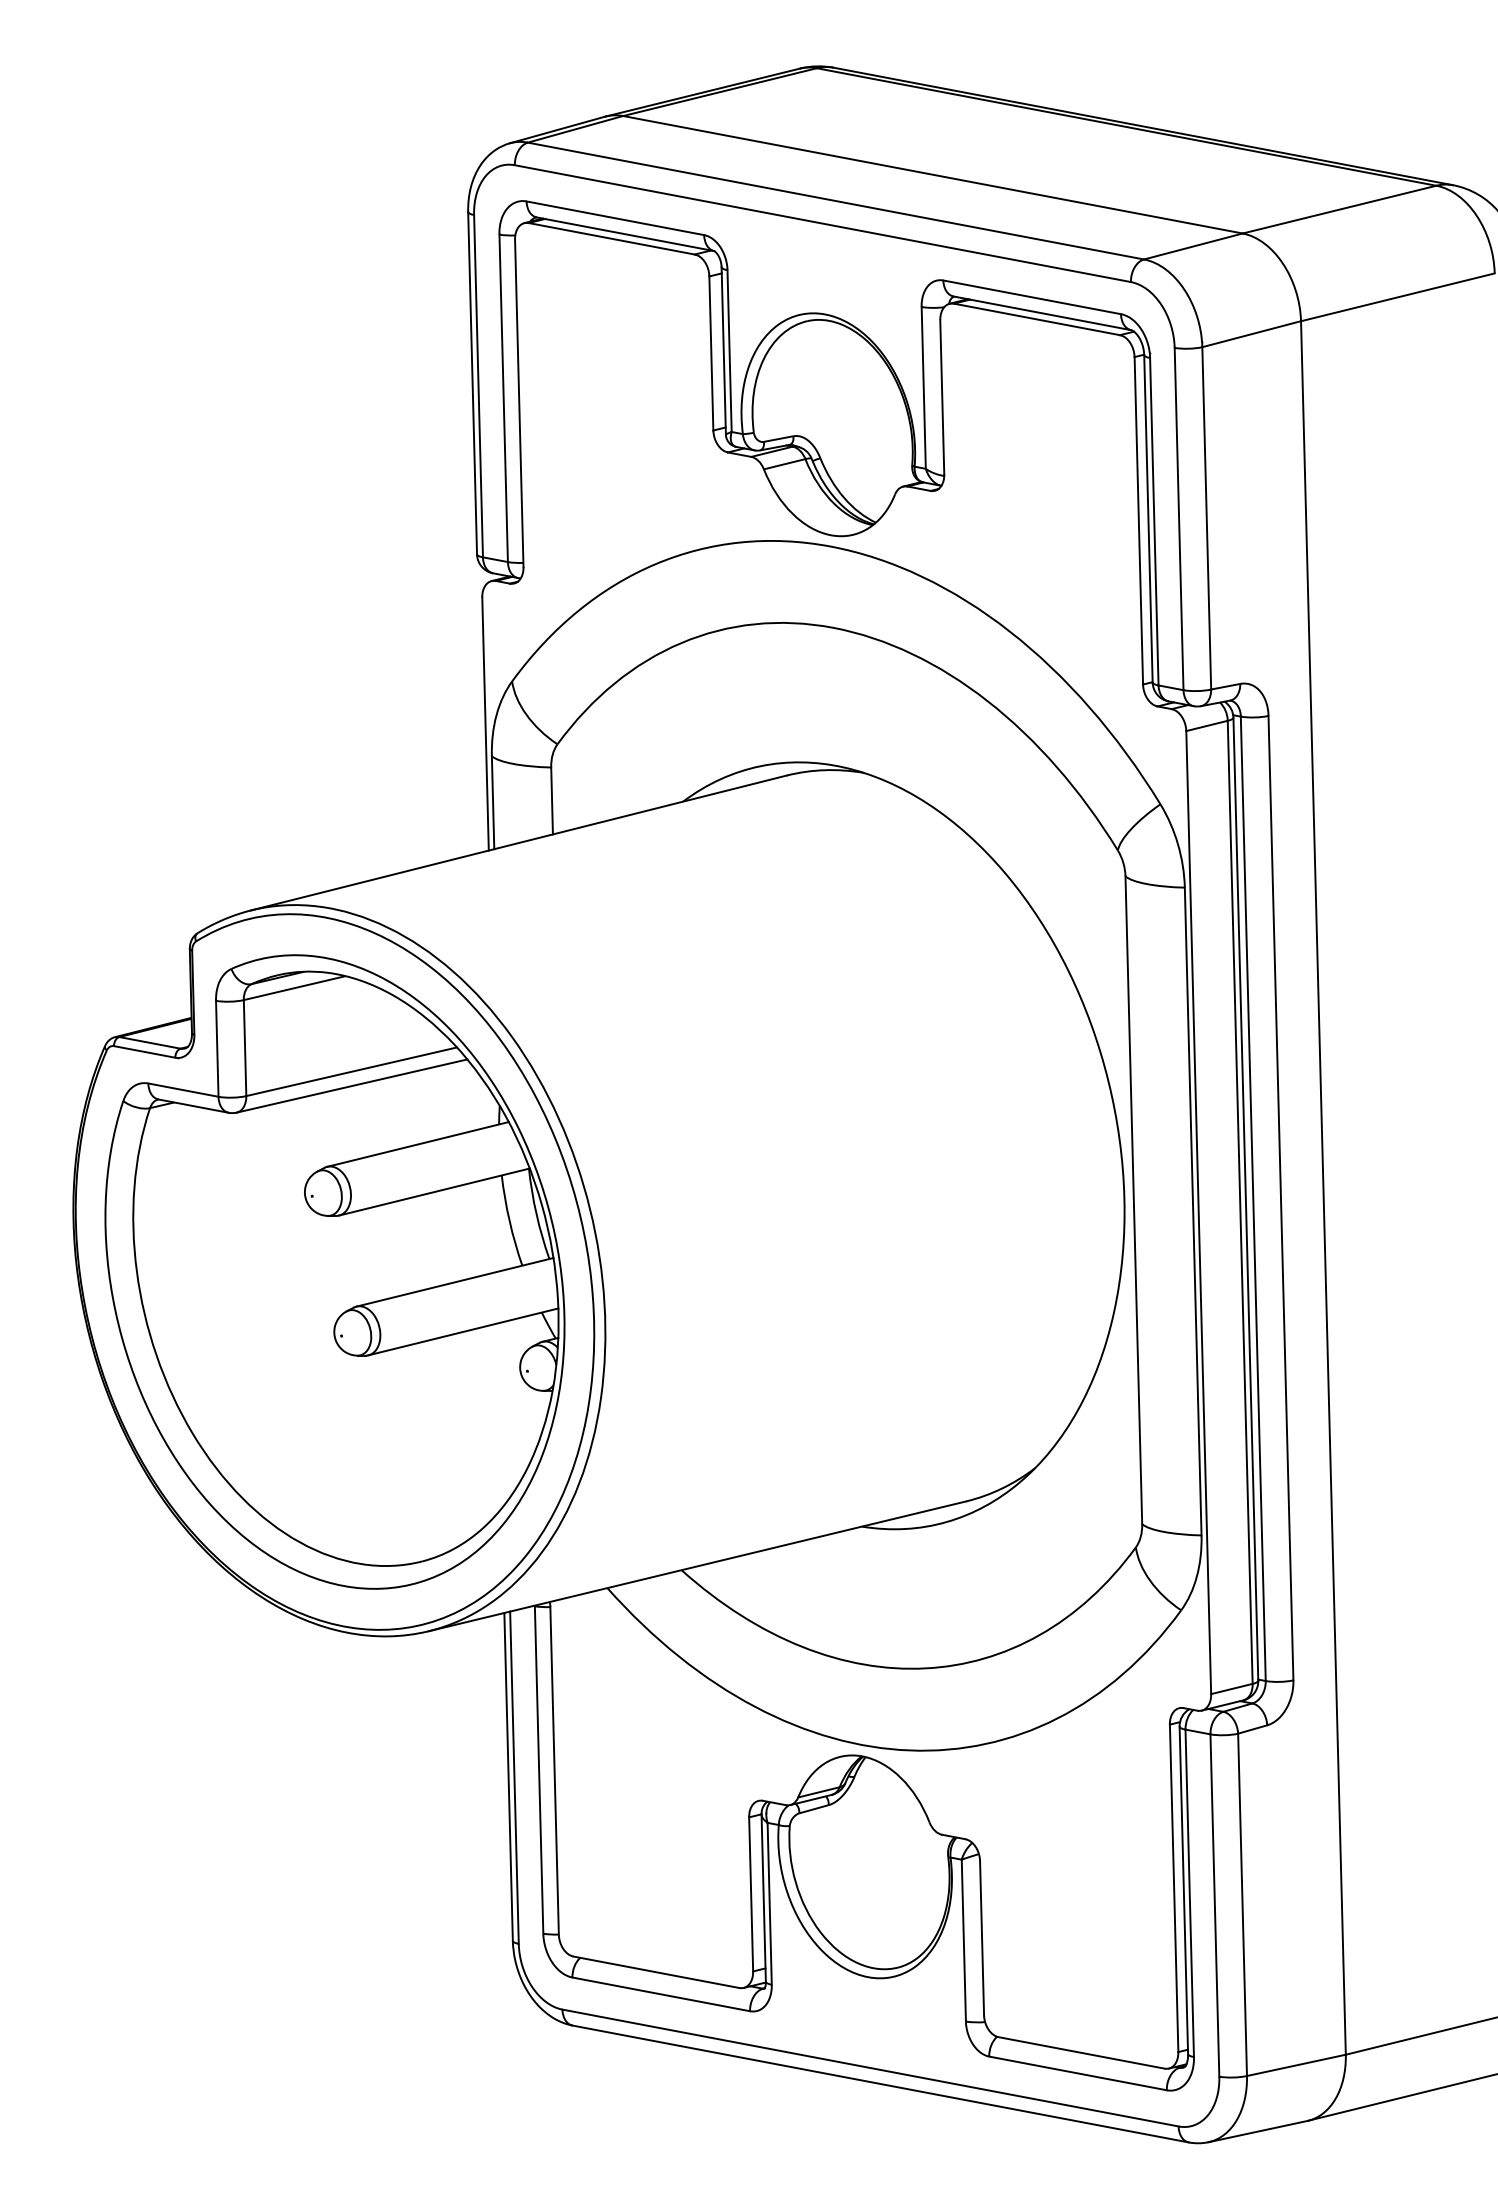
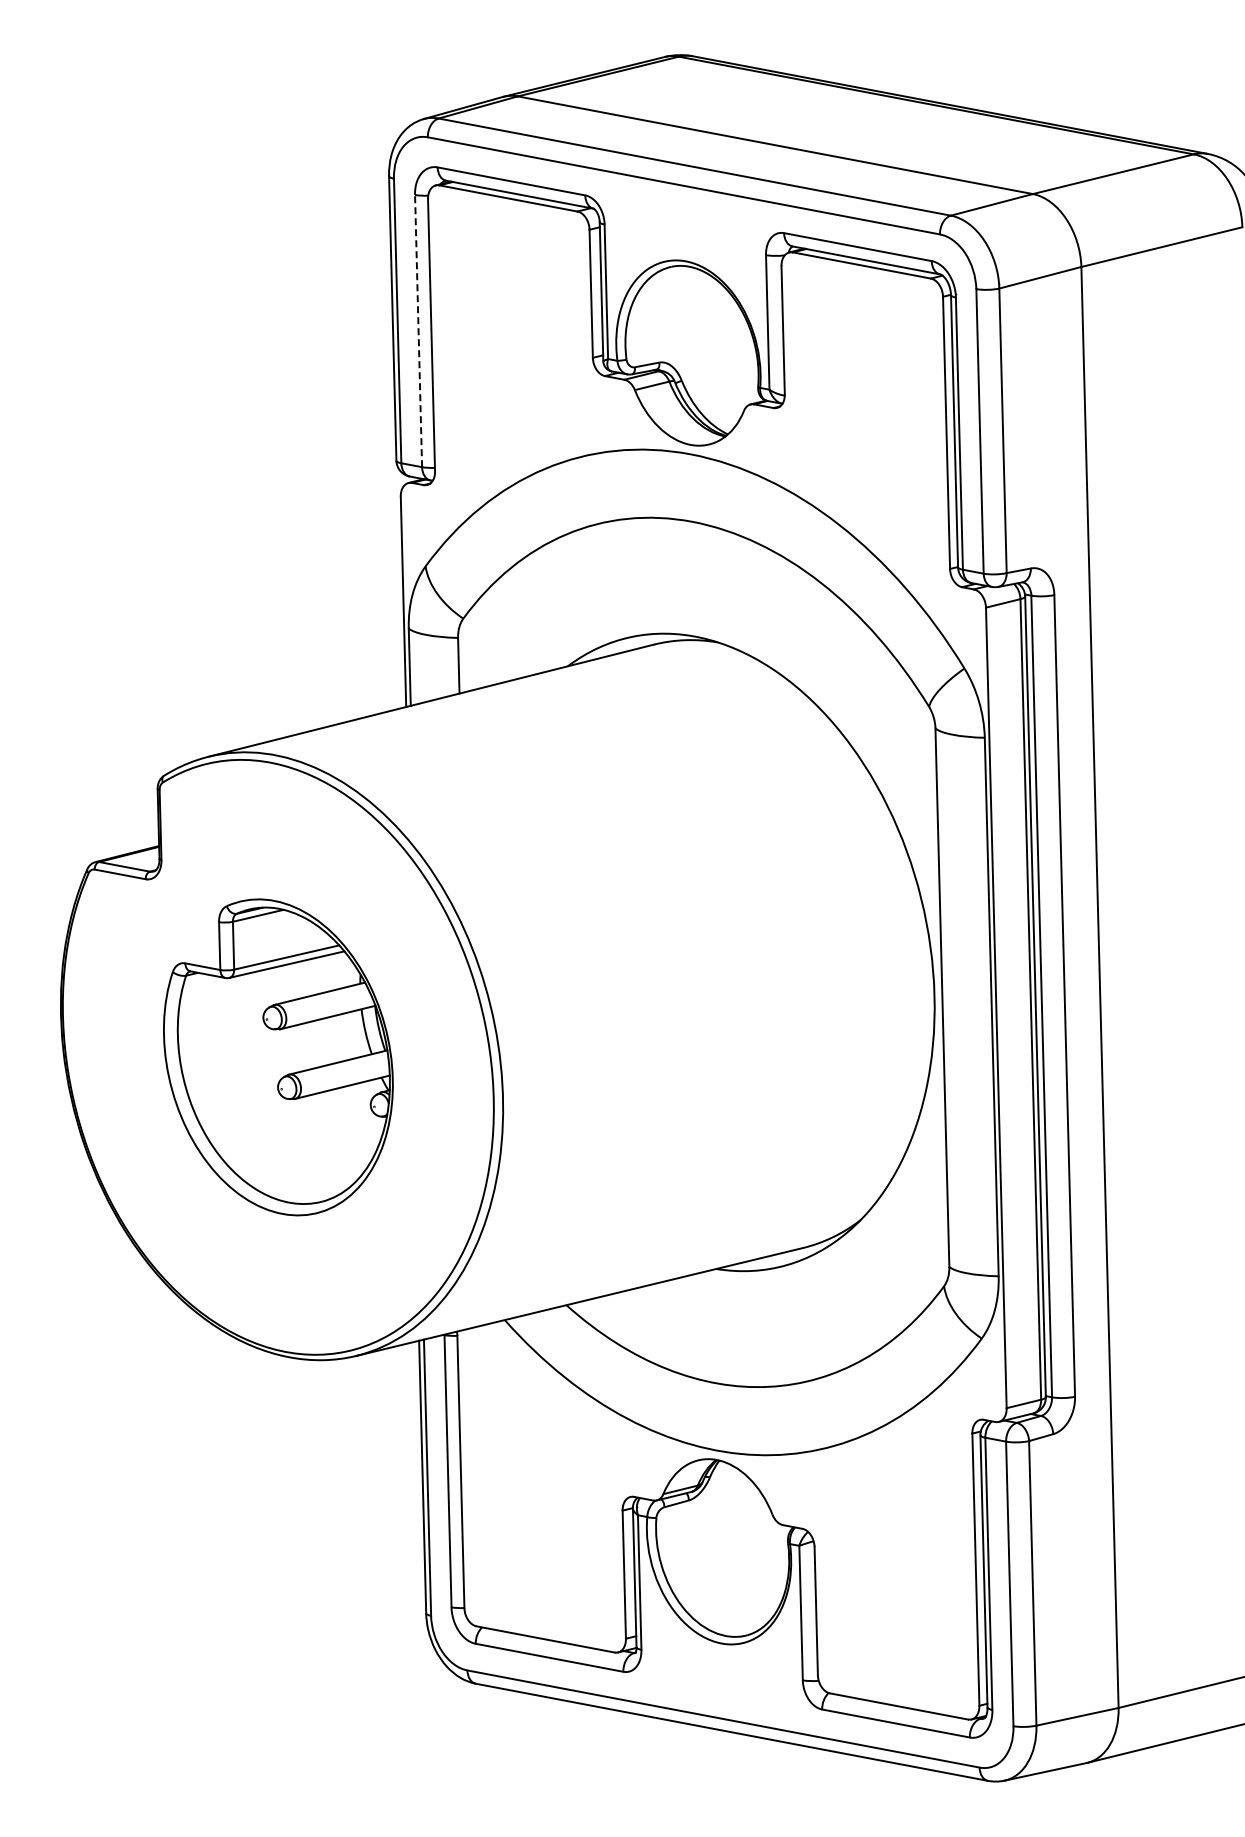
line: (503, 397) -> (418, 330), solid -> dashed
part: (335, 1272) -> (278, 1057), size x0.6

